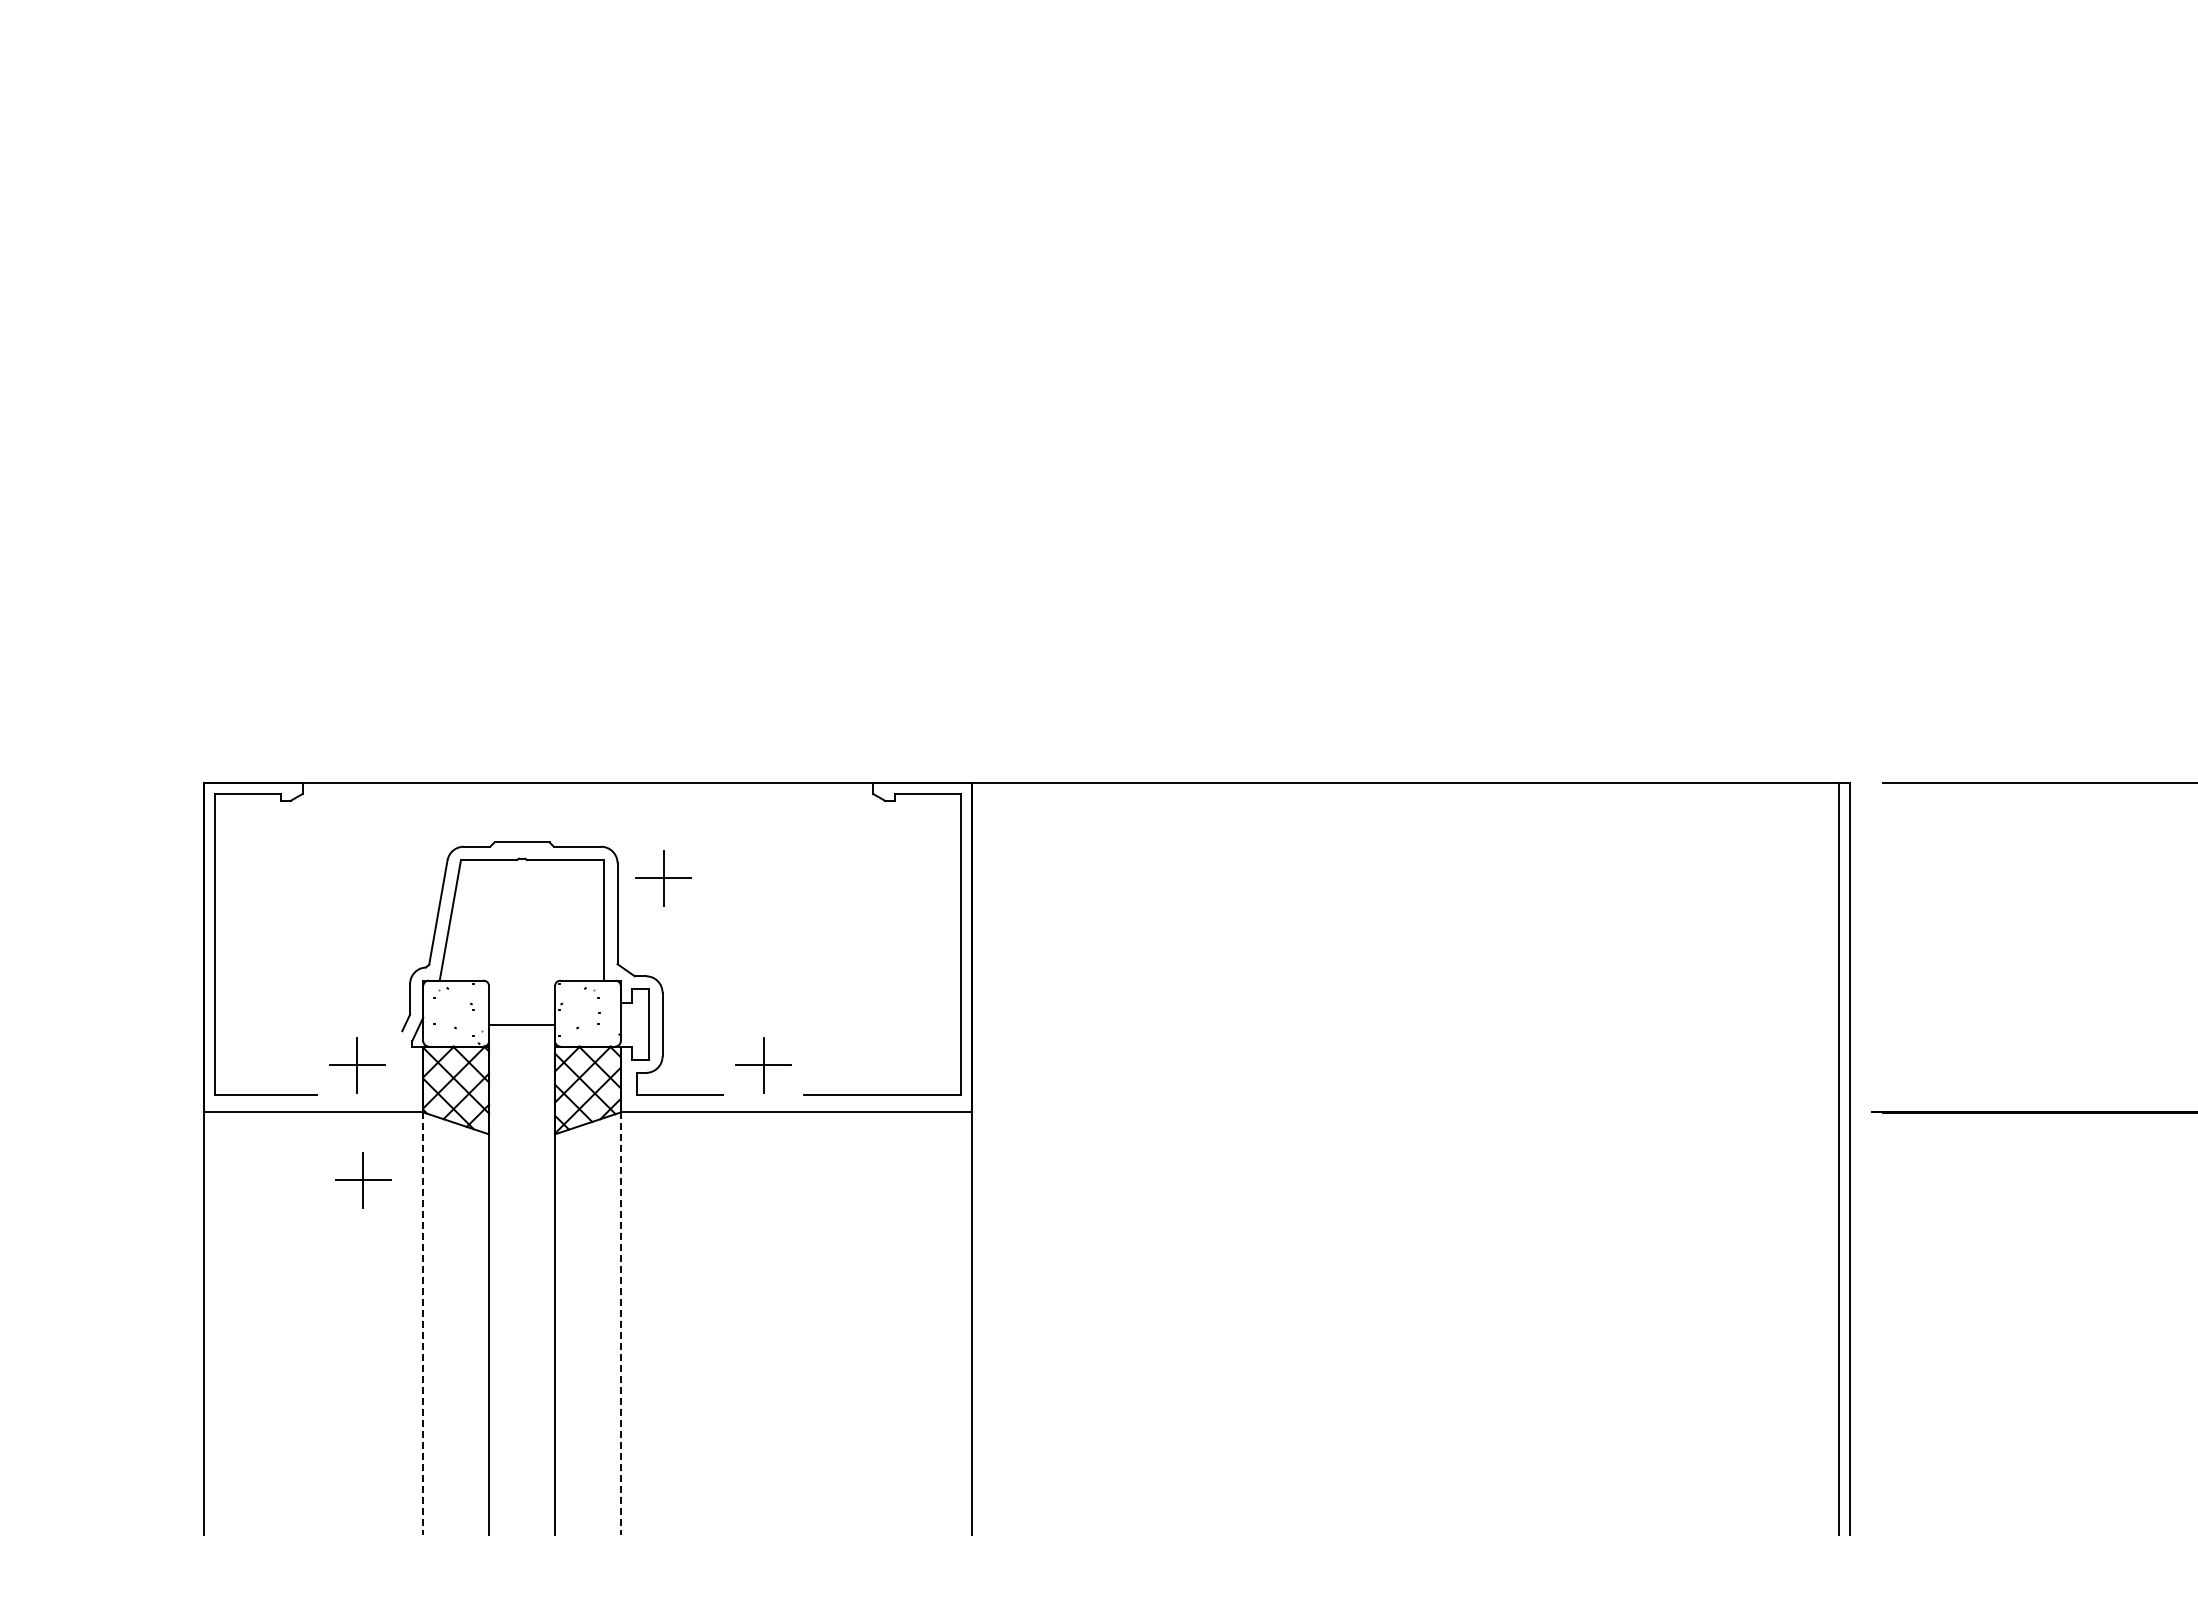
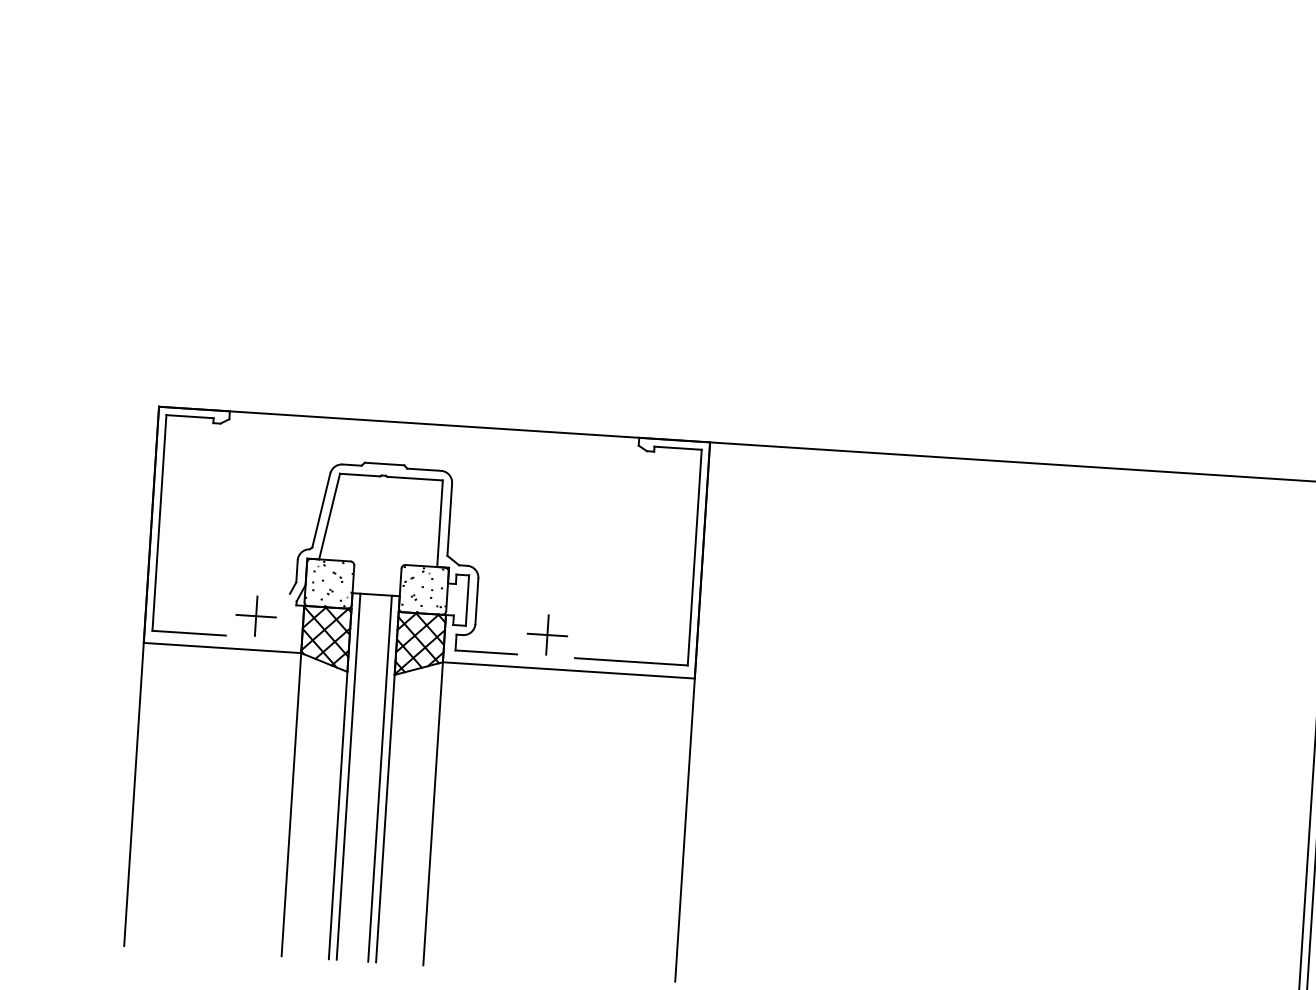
part: (663, 878) -> (484, 496), removed
part: (363, 1180) -> (255, 699), removed
line: (500, 1279) -> (348, 776), added
line: (544, 1279) -> (380, 778), added
line: (423, 1324) -> (291, 805), dashed -> solid
line: (620, 1324) -> (432, 814), dashed -> solid

